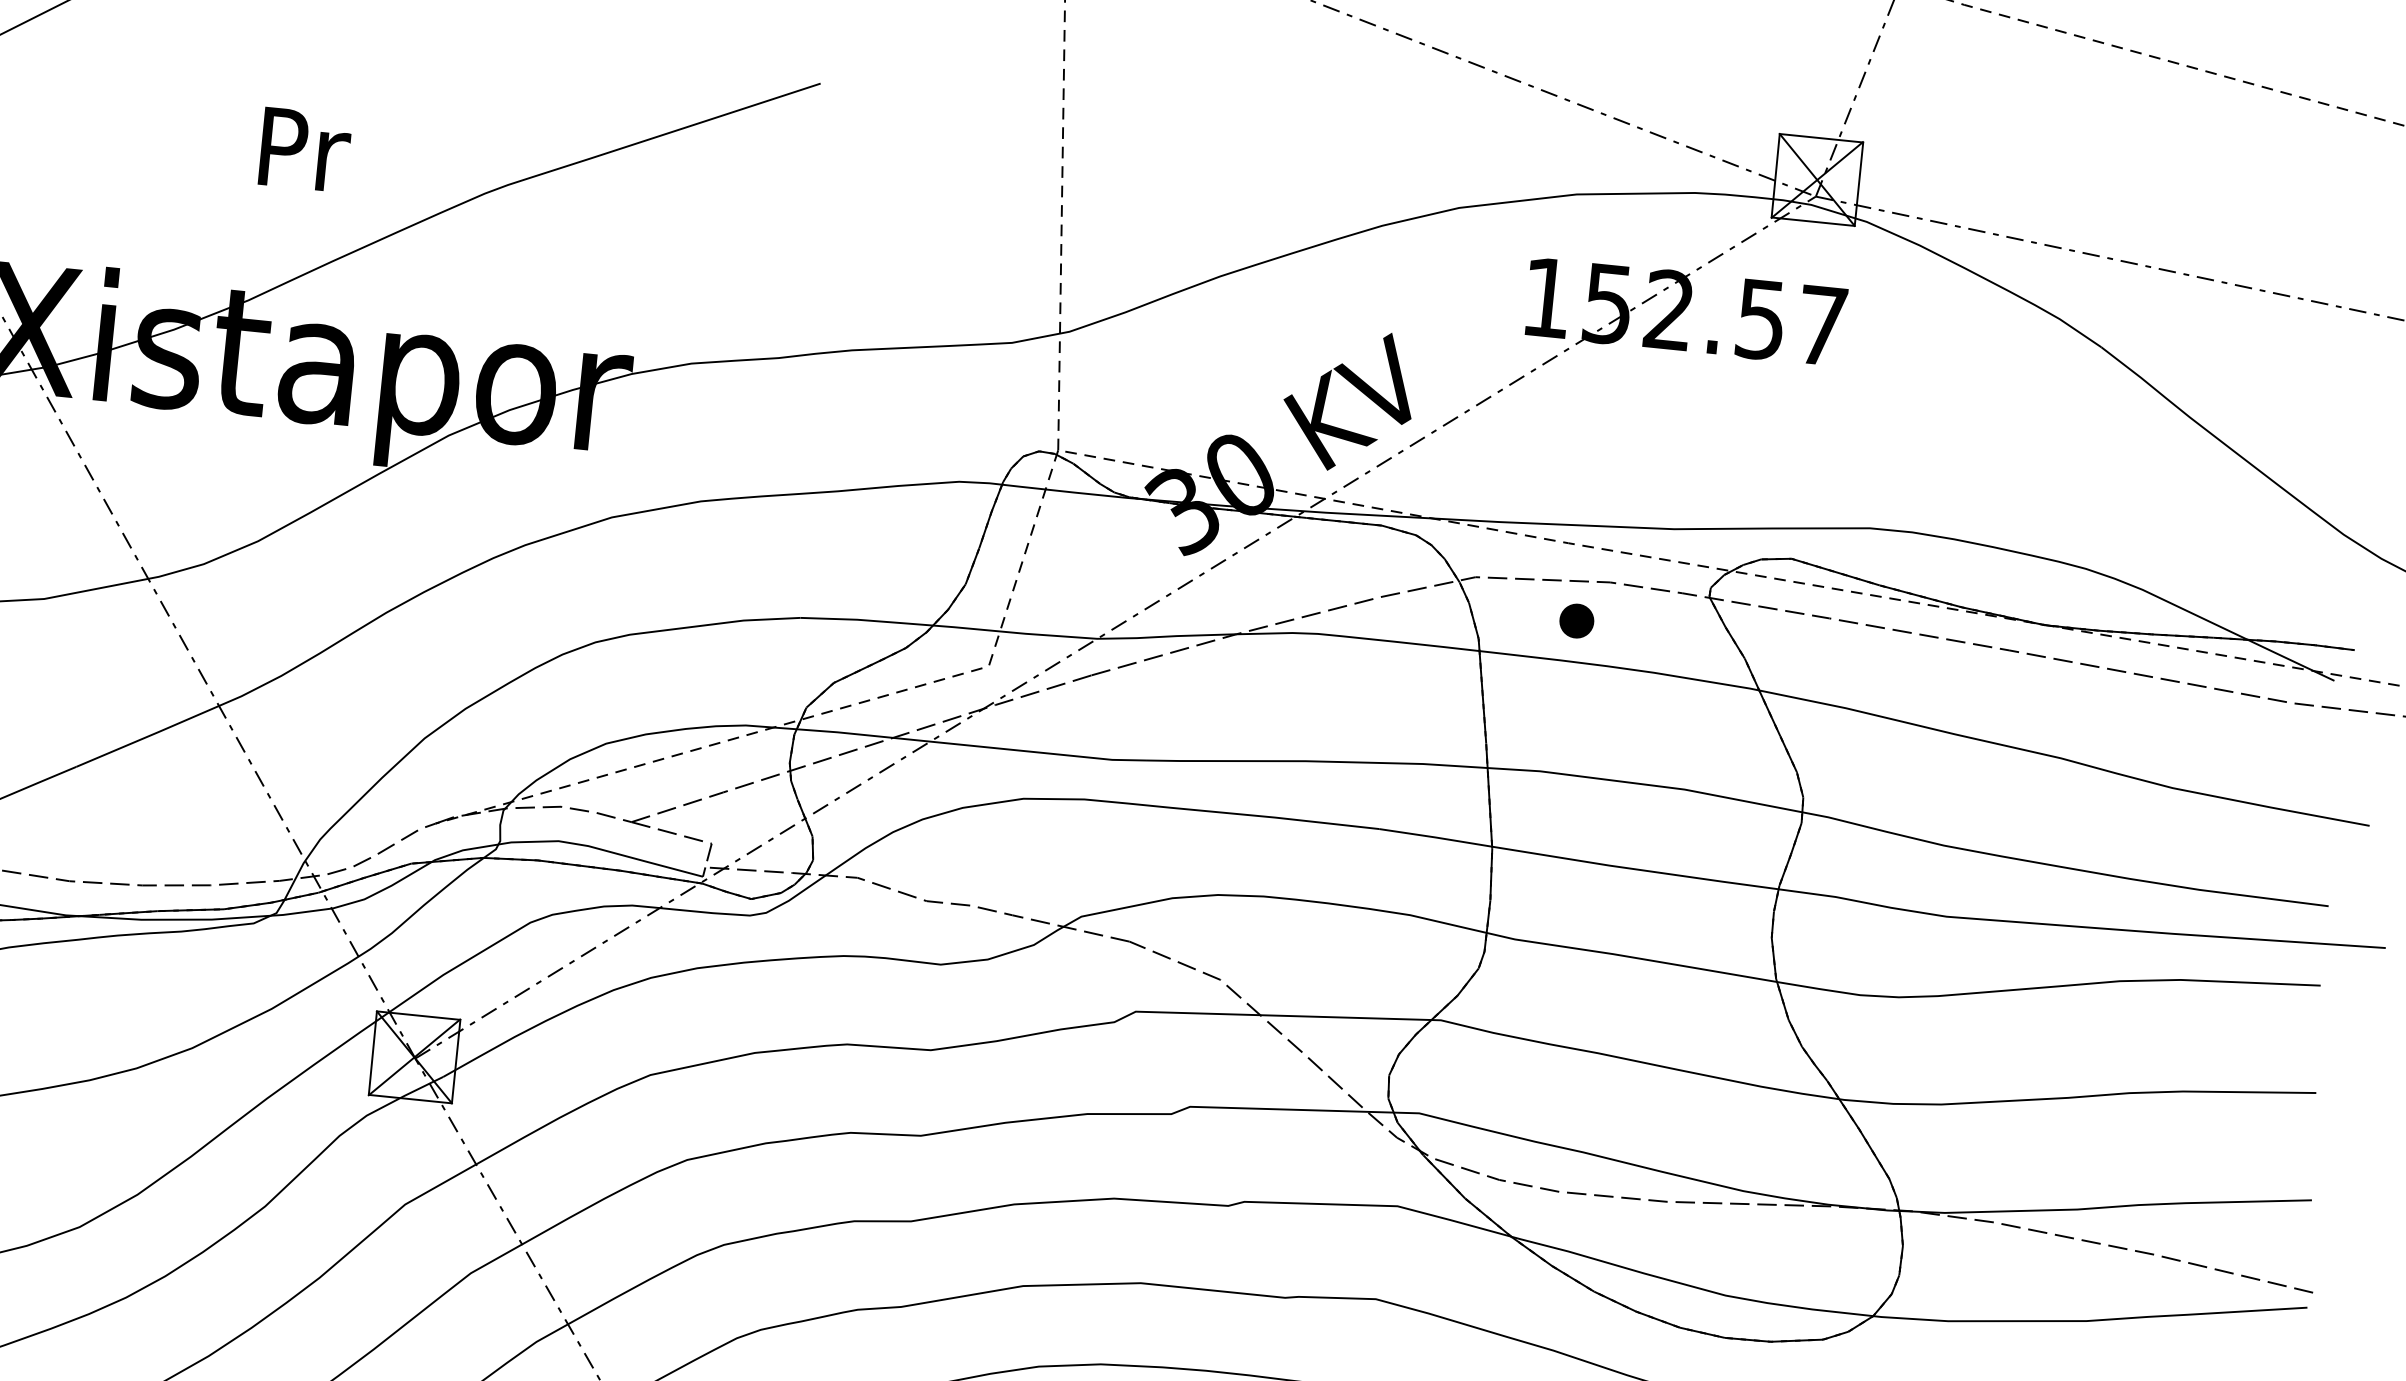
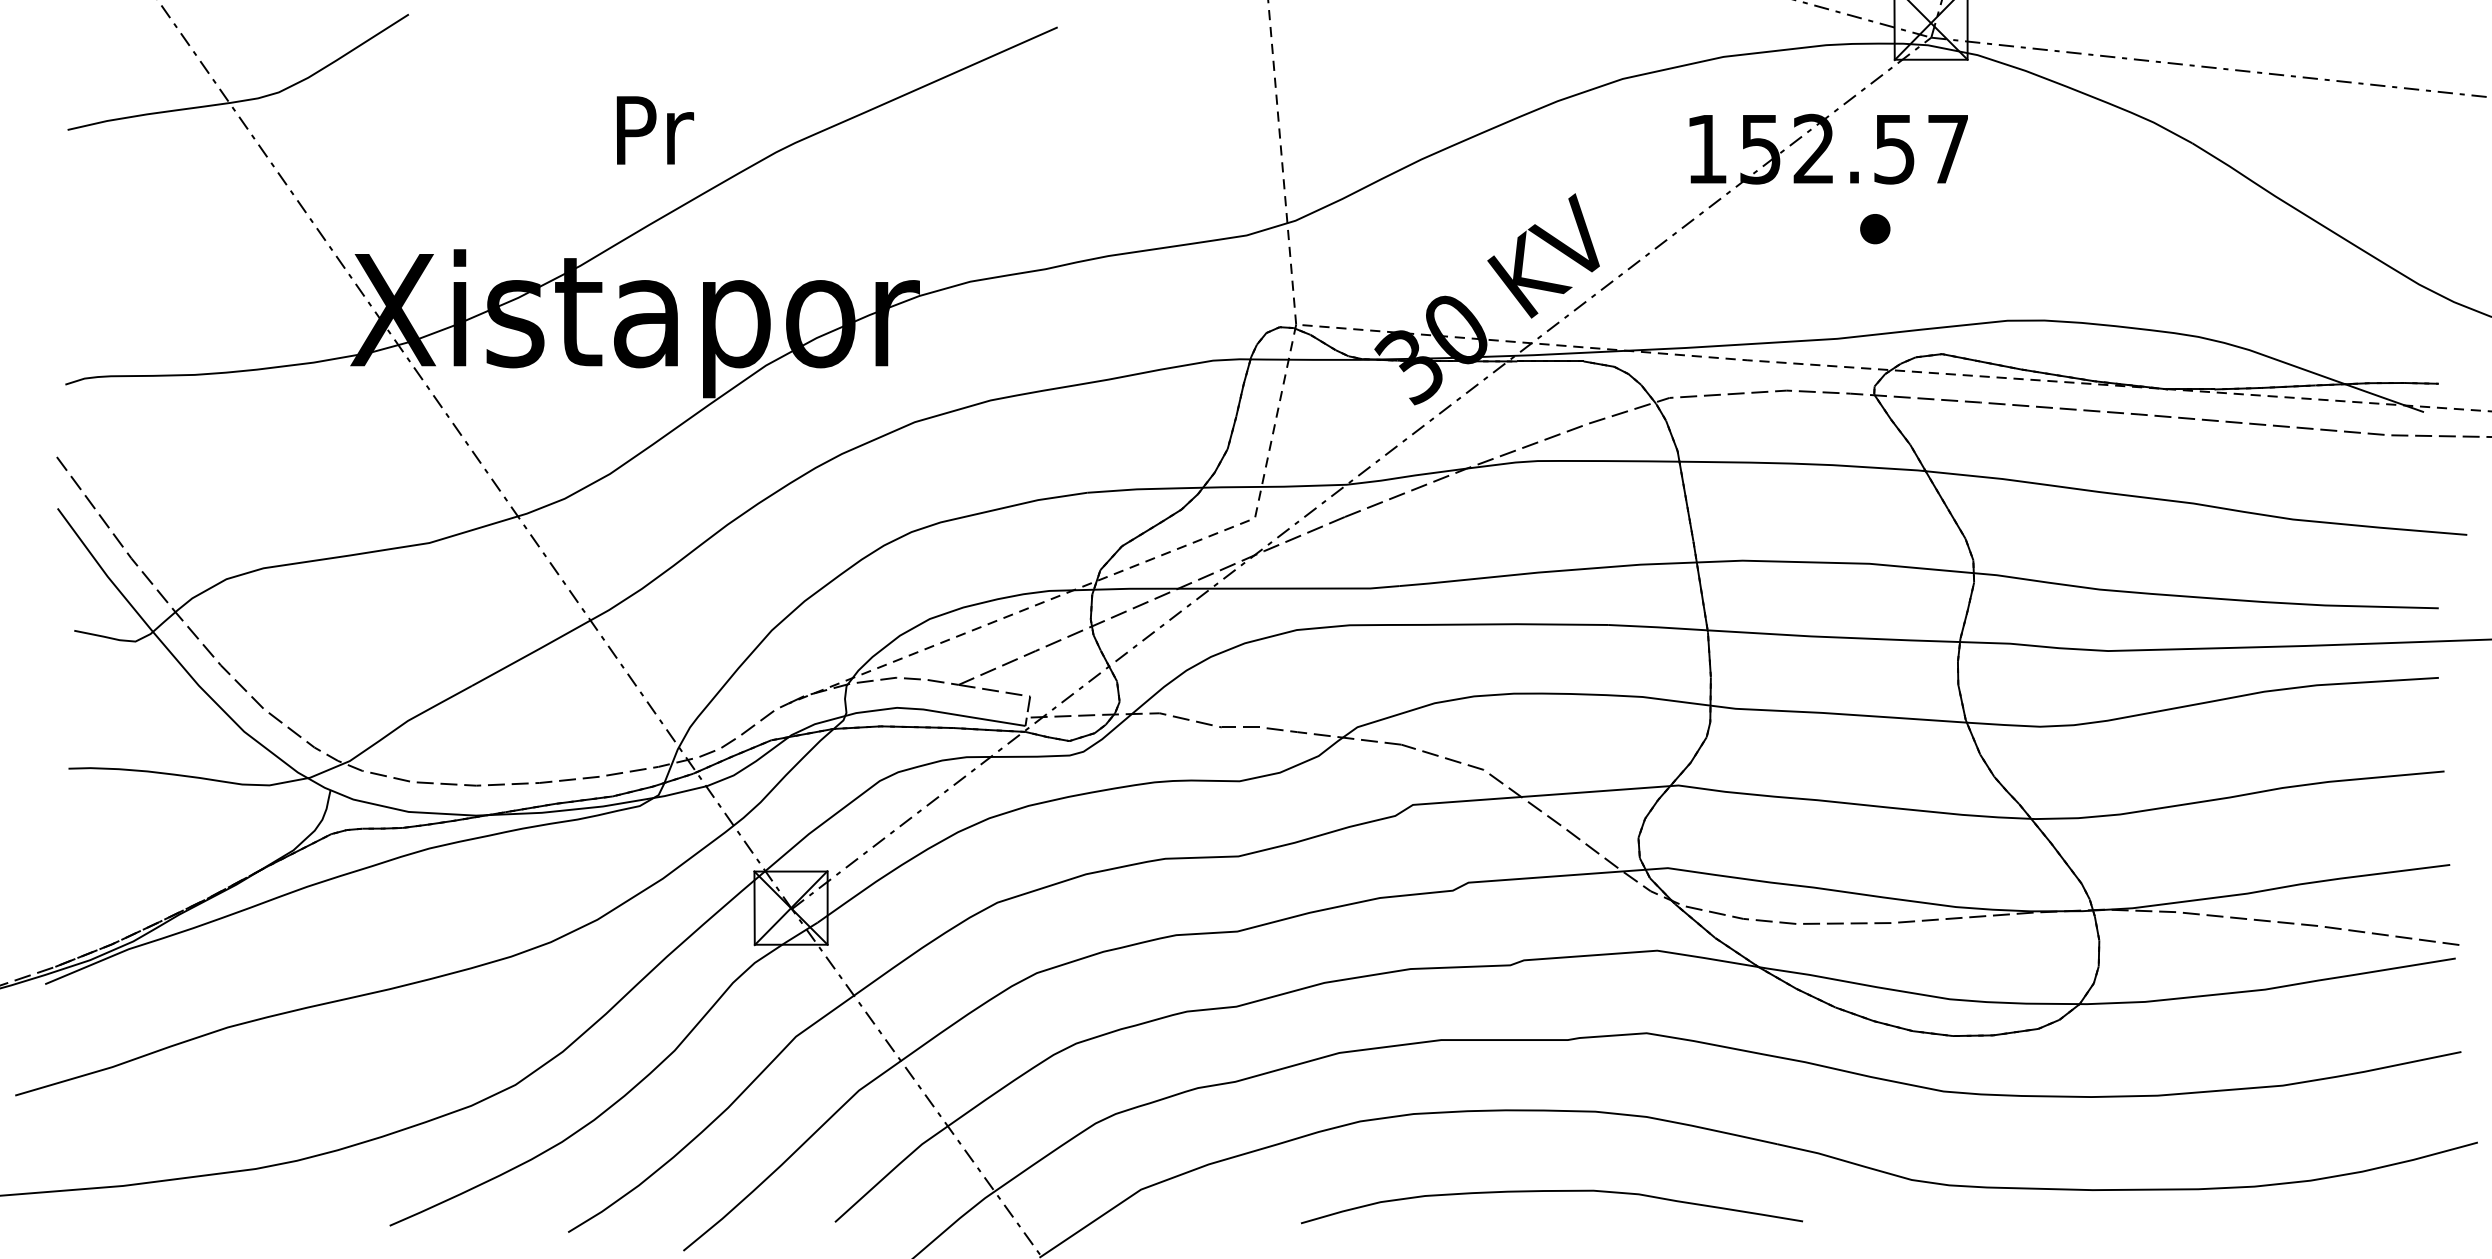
text: (305, 150) -> (655, 130), moved
part: (1577, 621) -> (1875, 229), moved

